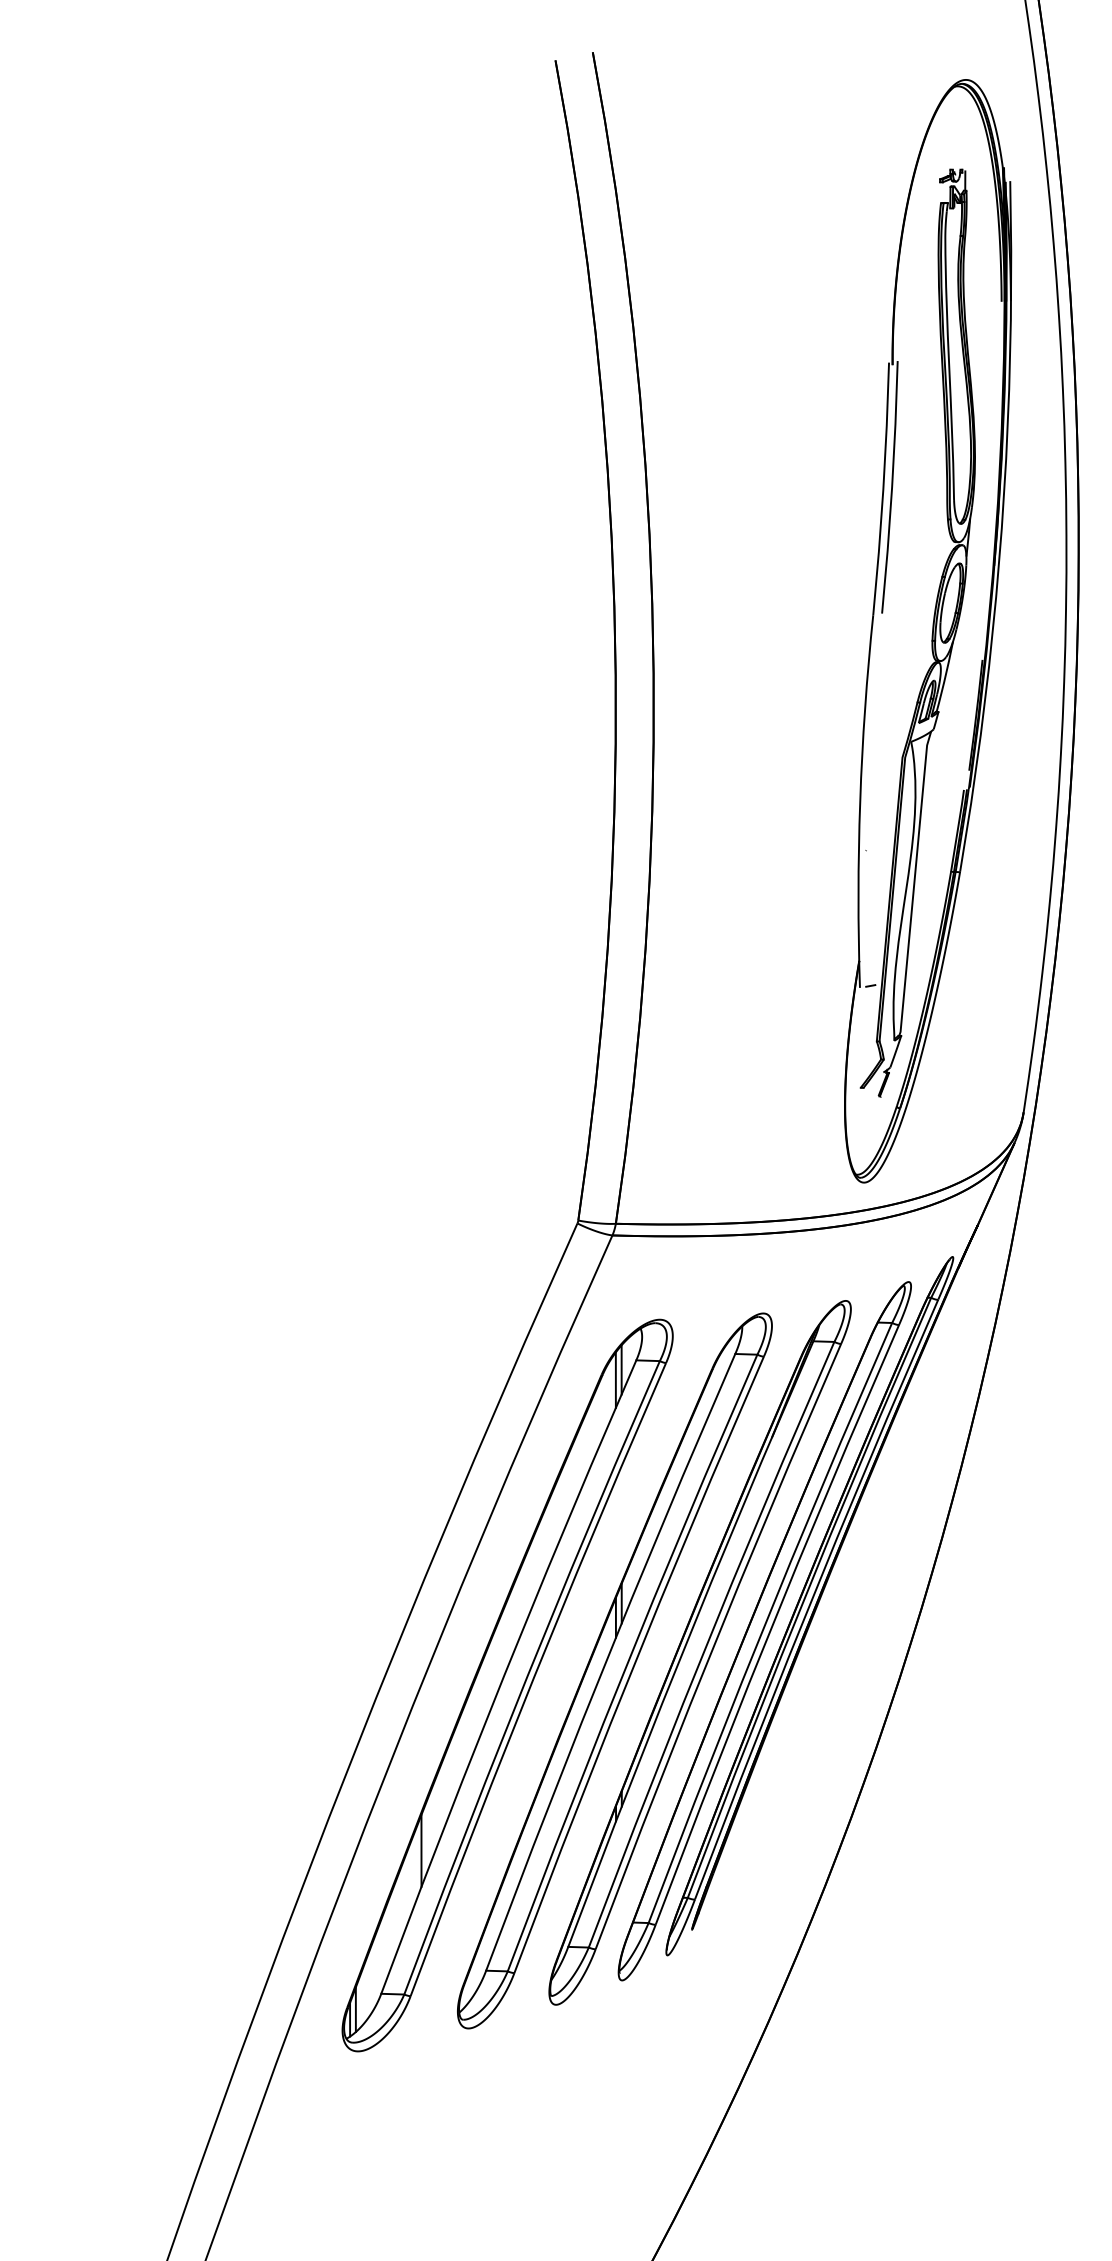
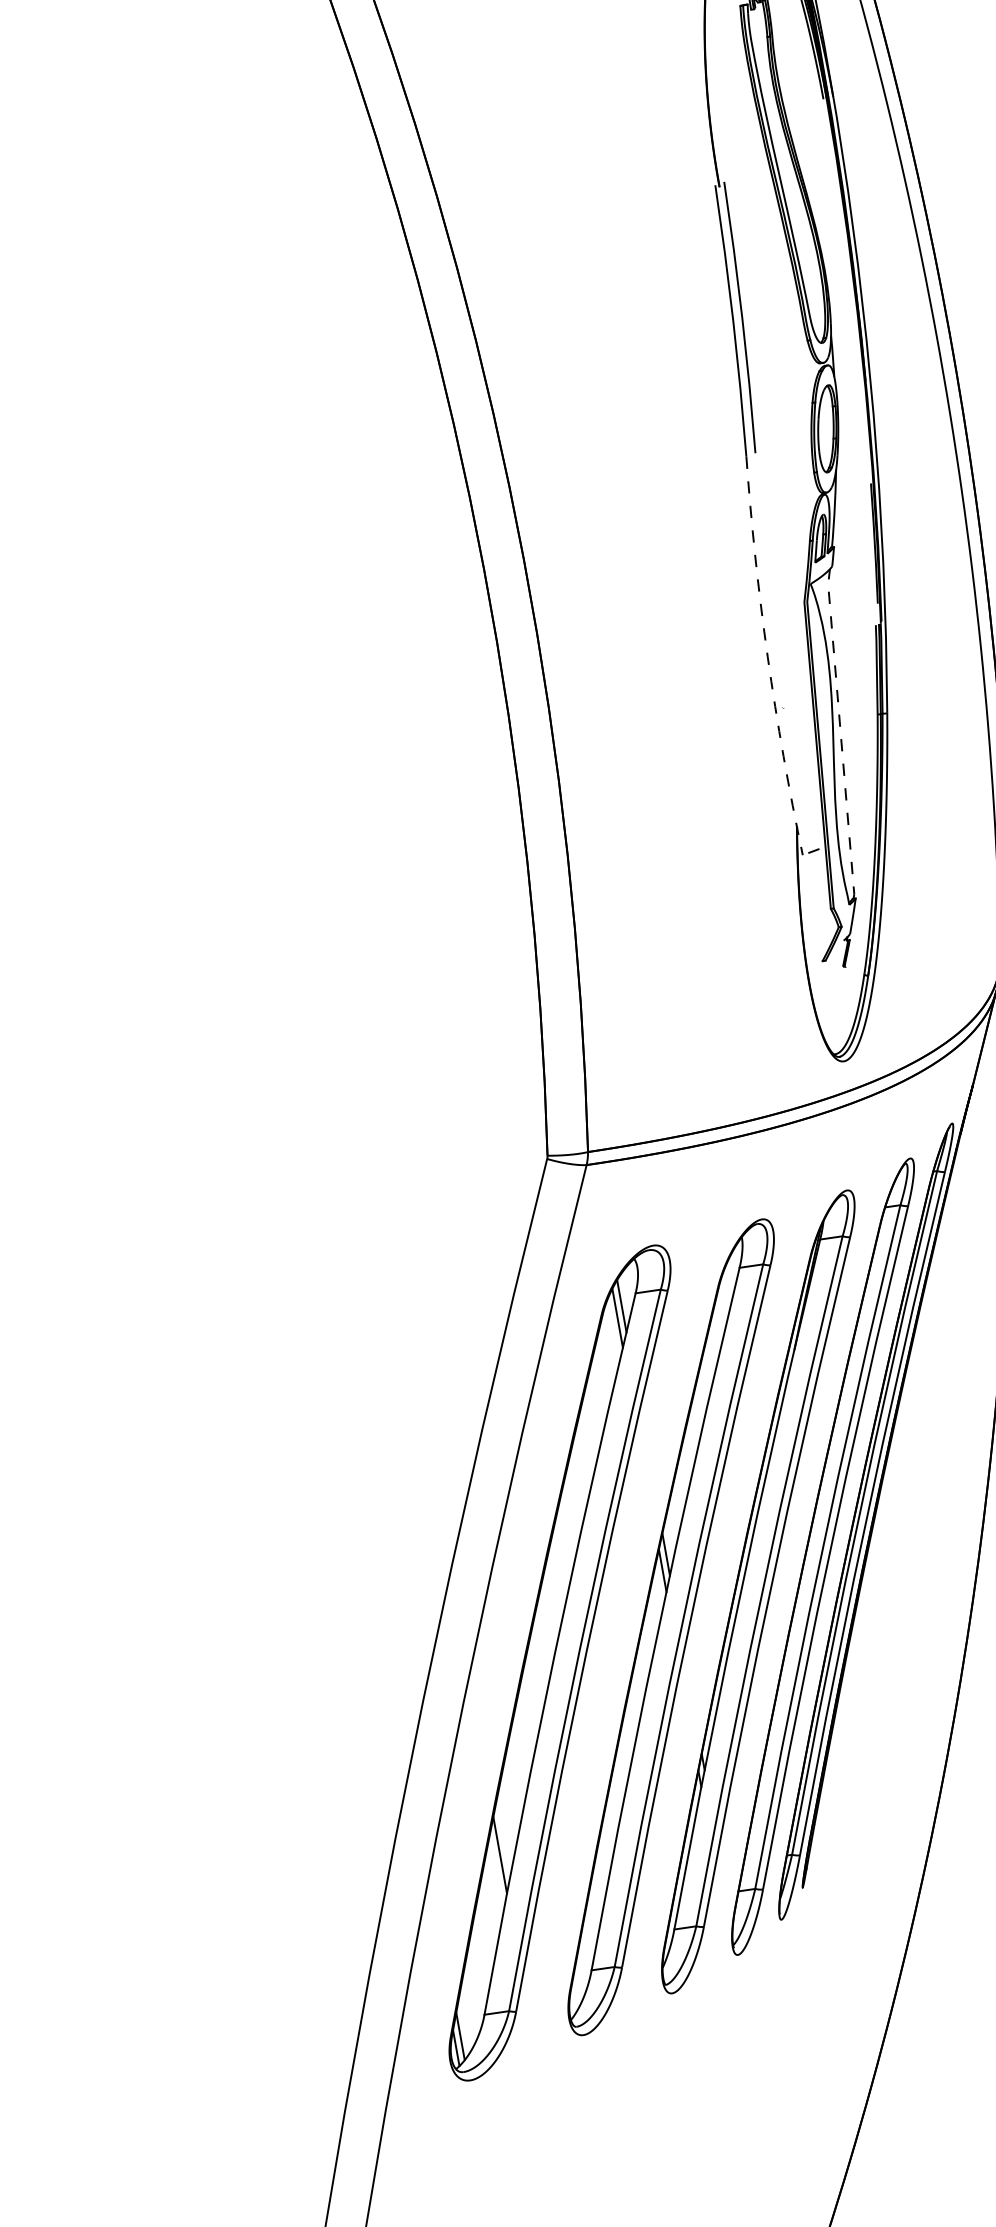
arc: (860, 801) -> (768, 657), solid -> dashed
line: (914, 883) -> (840, 733), solid -> dashed

